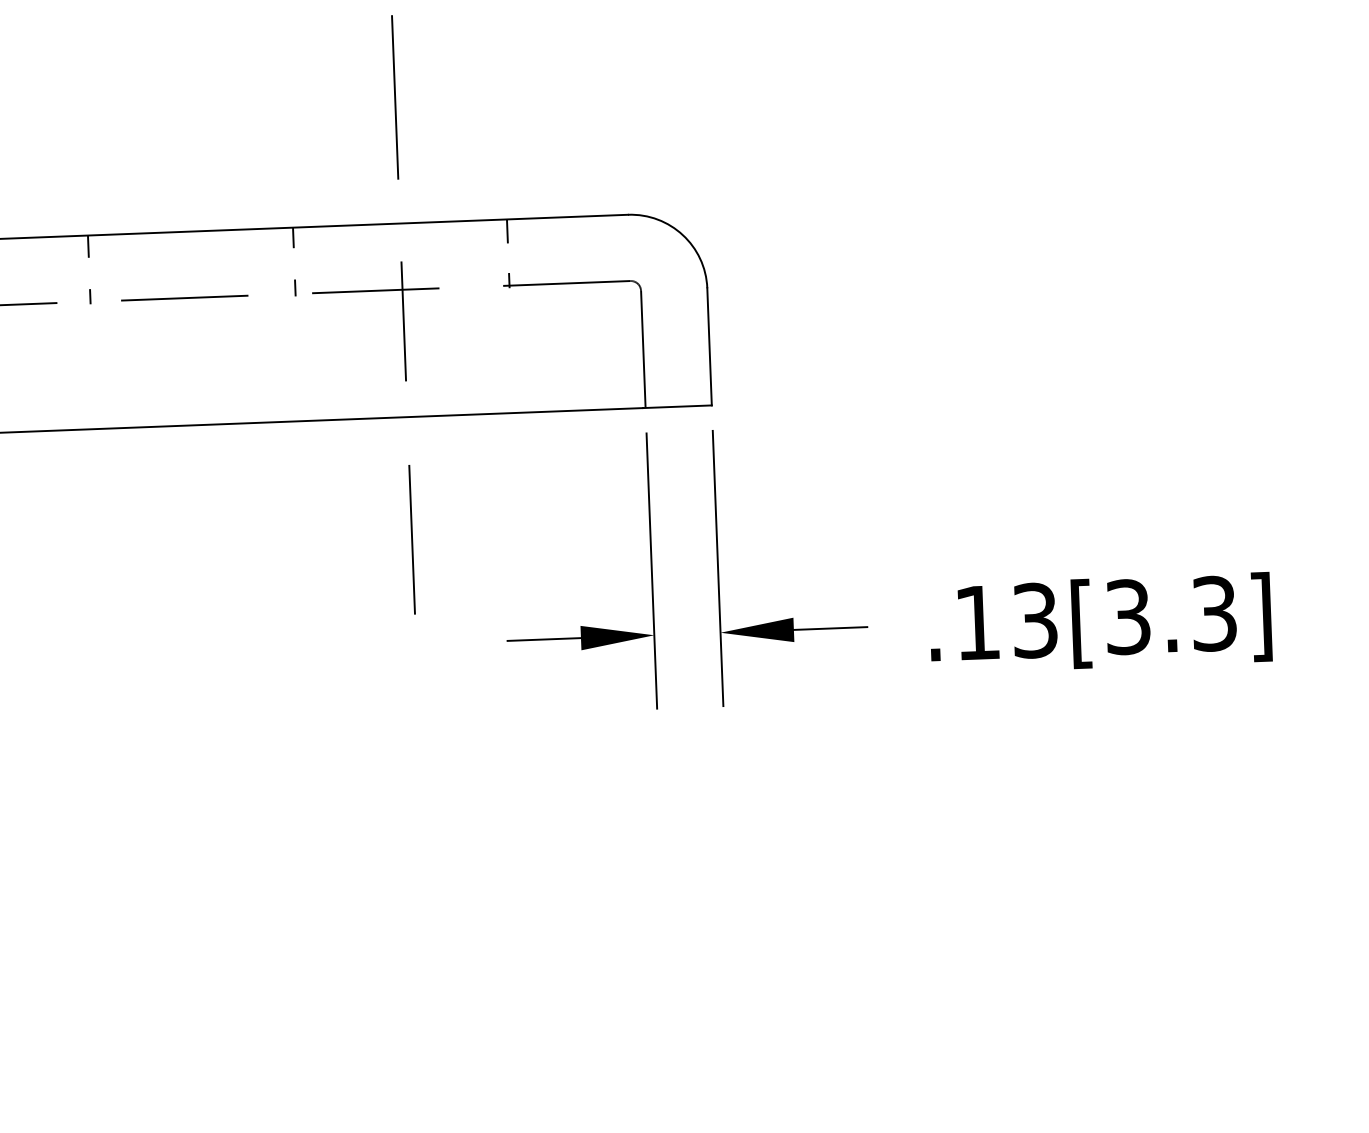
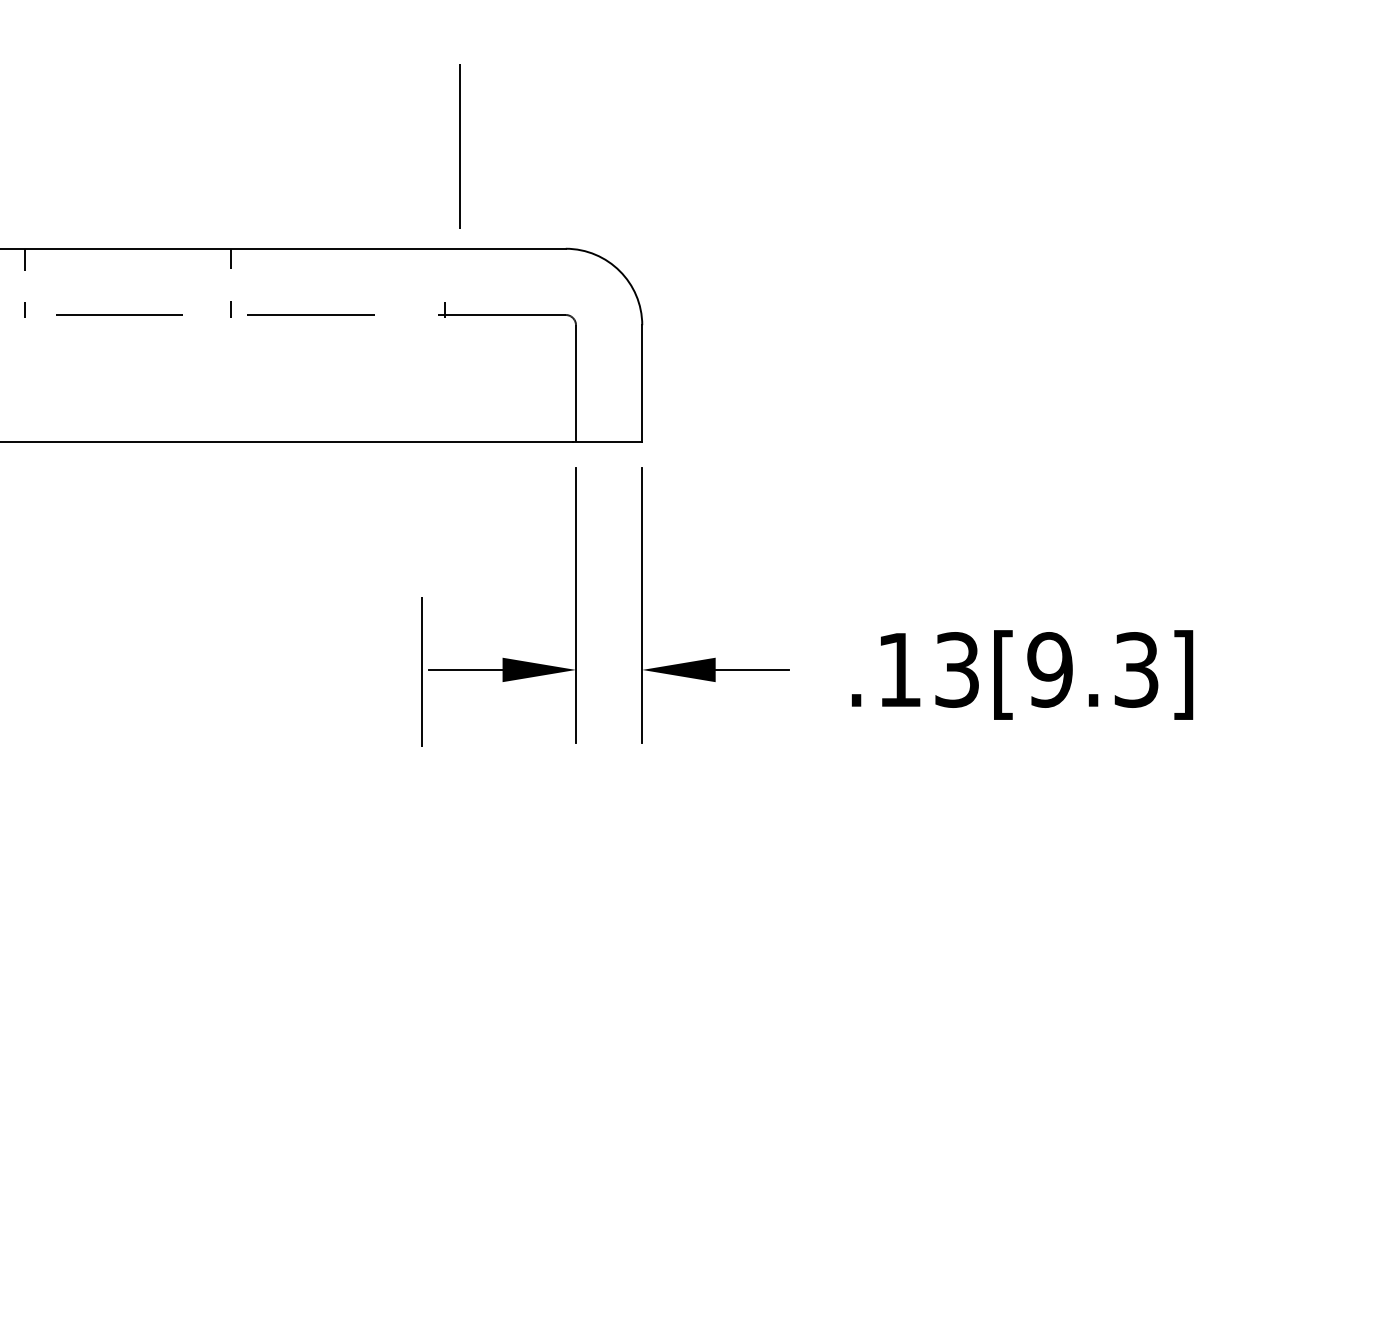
line: (394, 97) -> (459, 146), moved
line: (507, 231) -> (444, 260), removed
line: (403, 321) -> (337, 346), removed
line: (411, 539) -> (421, 671), moved
text: (1127, 616) -> (1049, 669), .13[3.3] -> .13[9.3]

